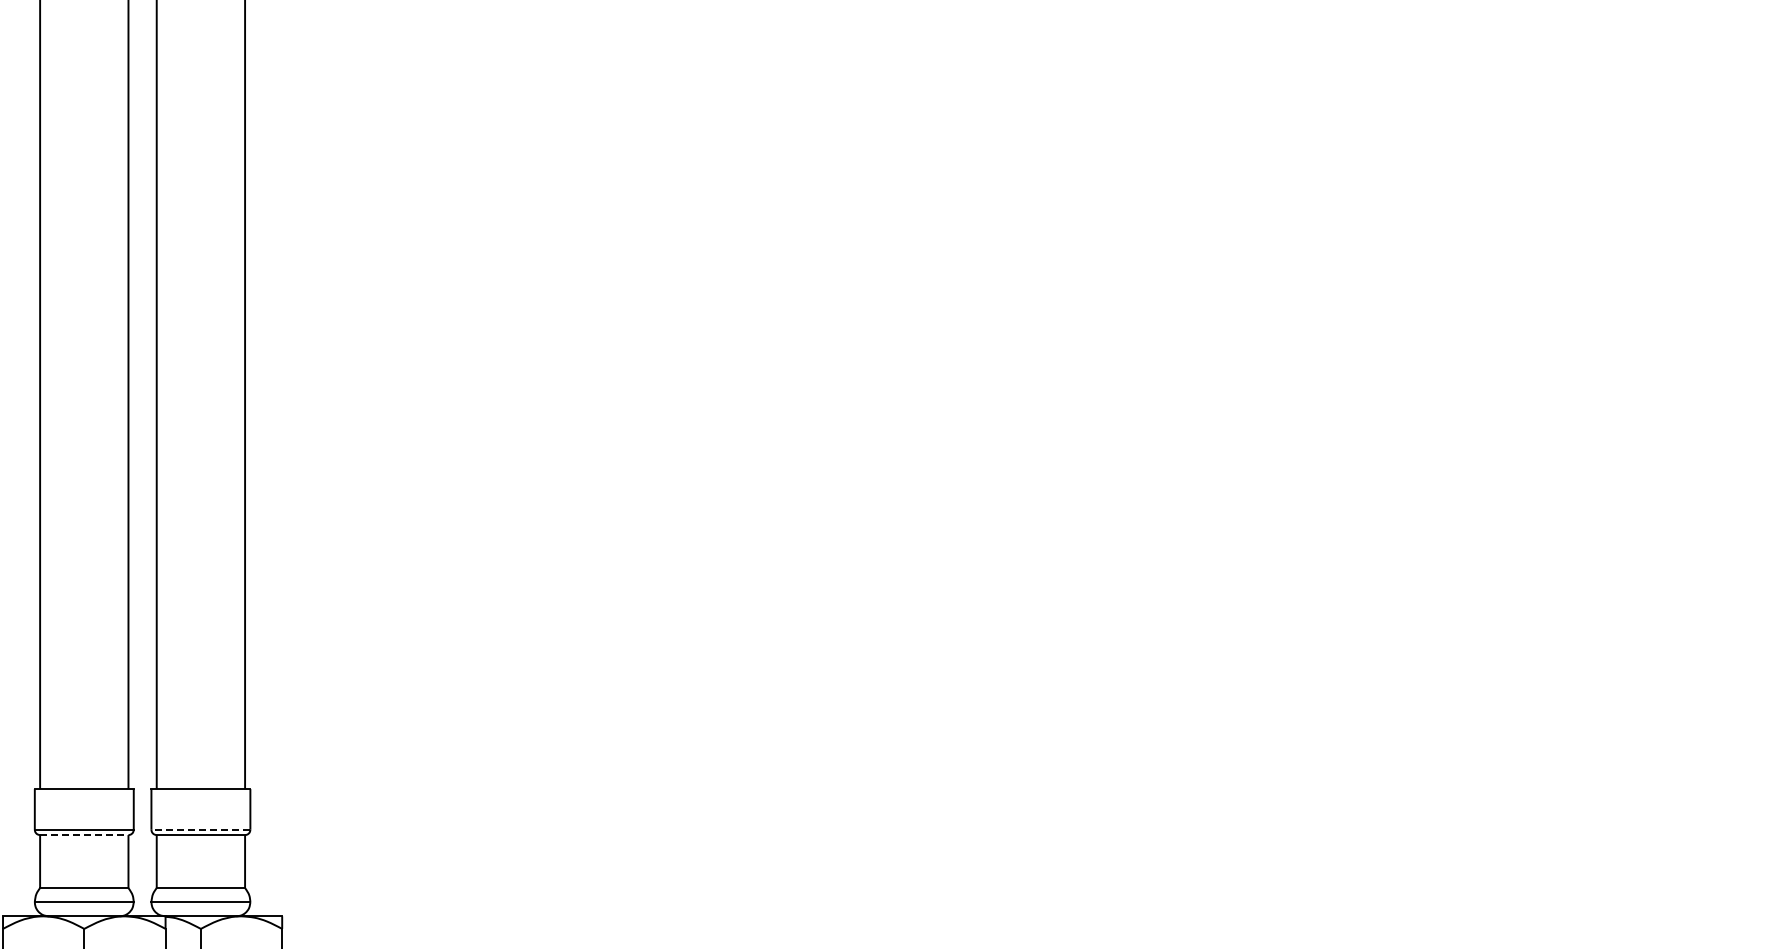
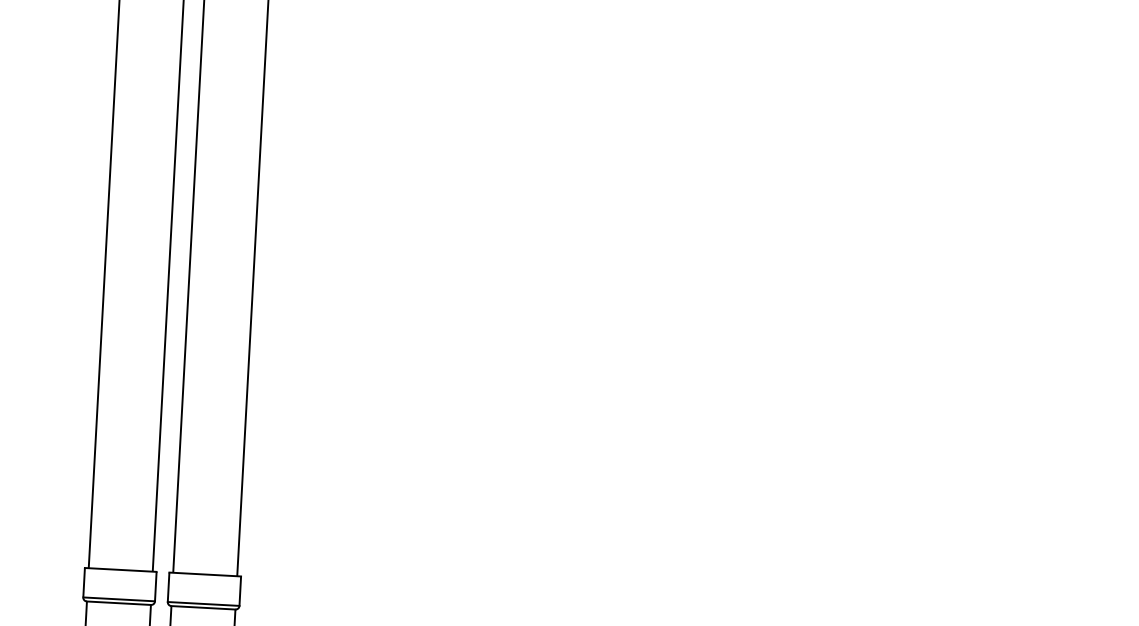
line: (200, 829) -> (203, 603), dashed -> solid
line: (84, 835) -> (119, 603), dashed -> solid

